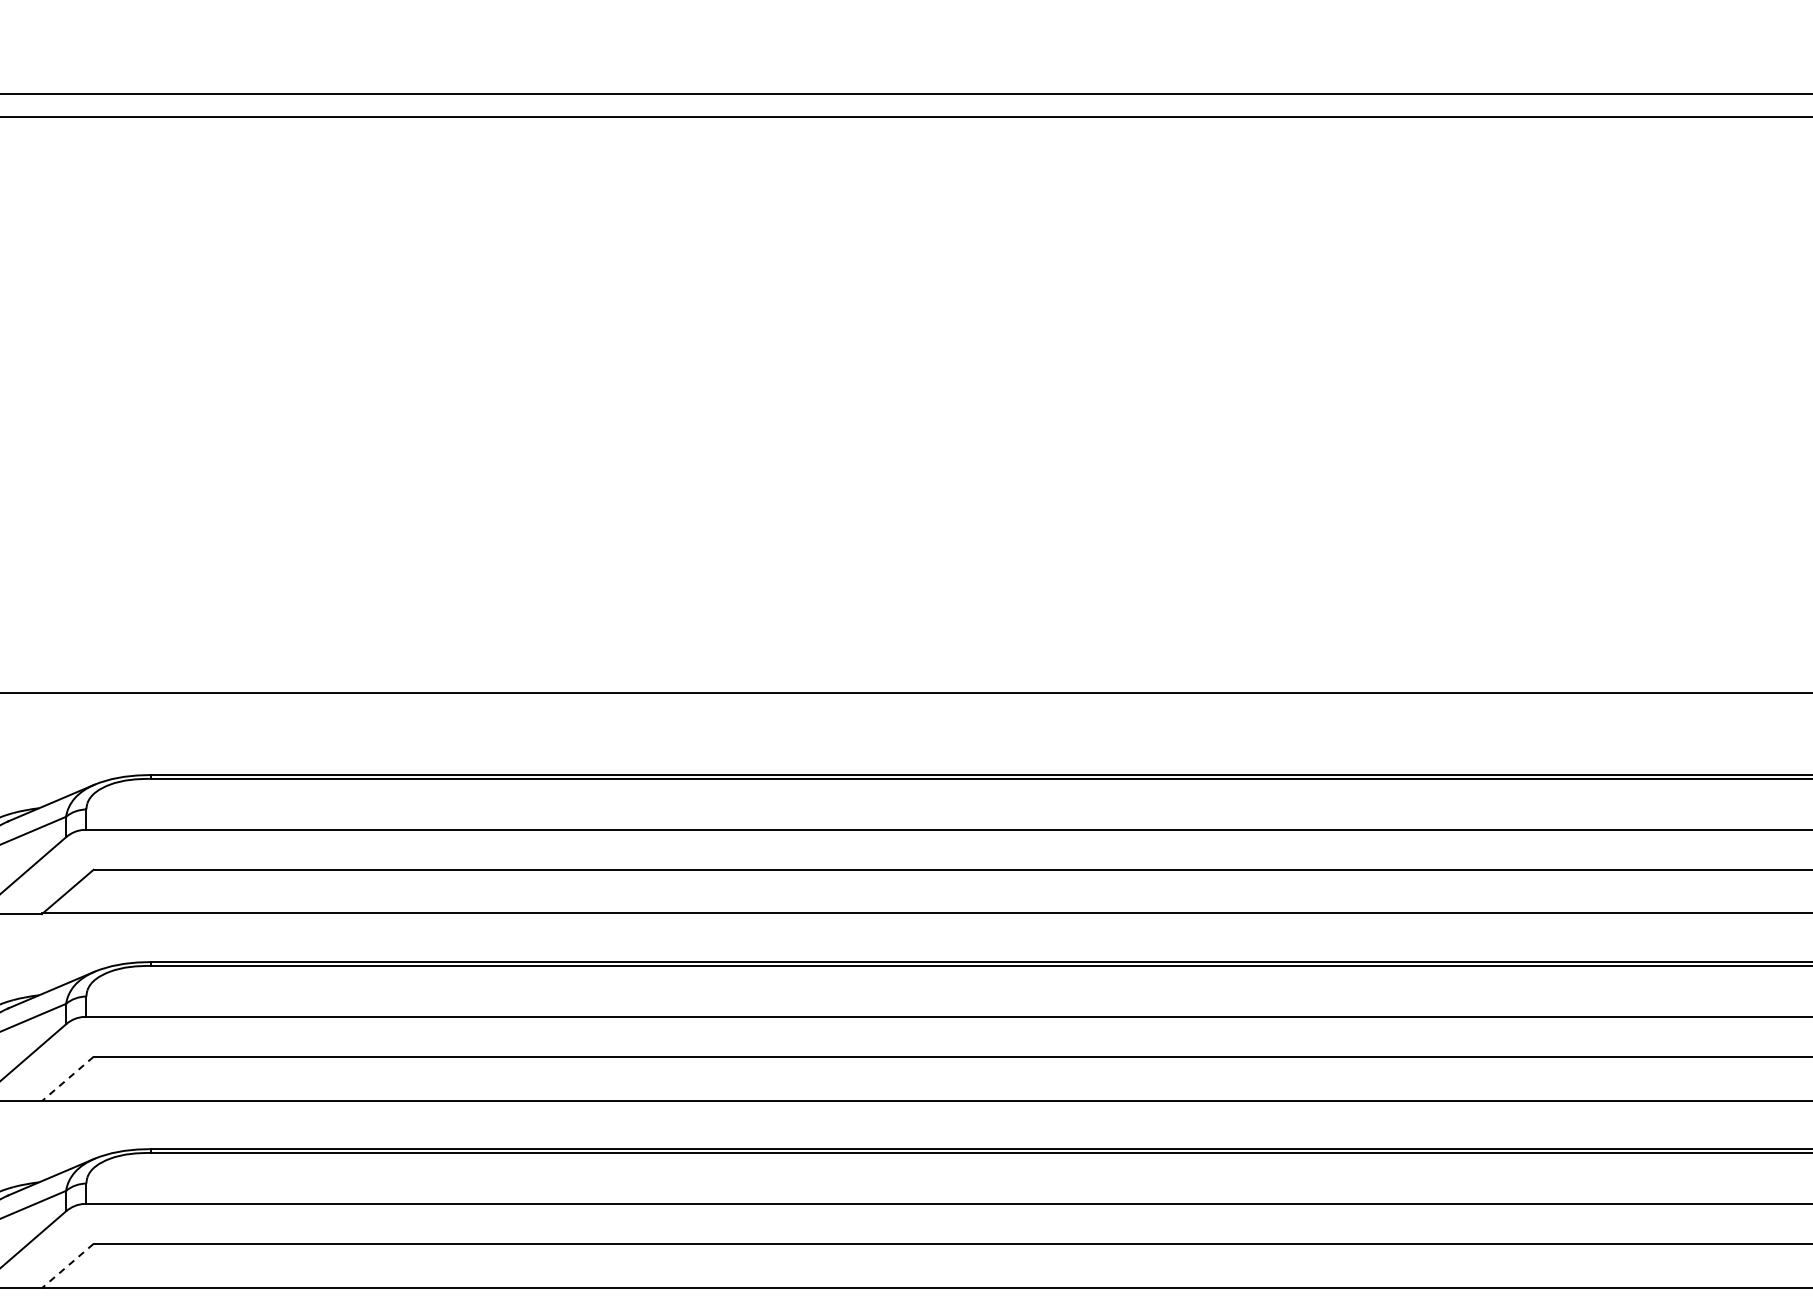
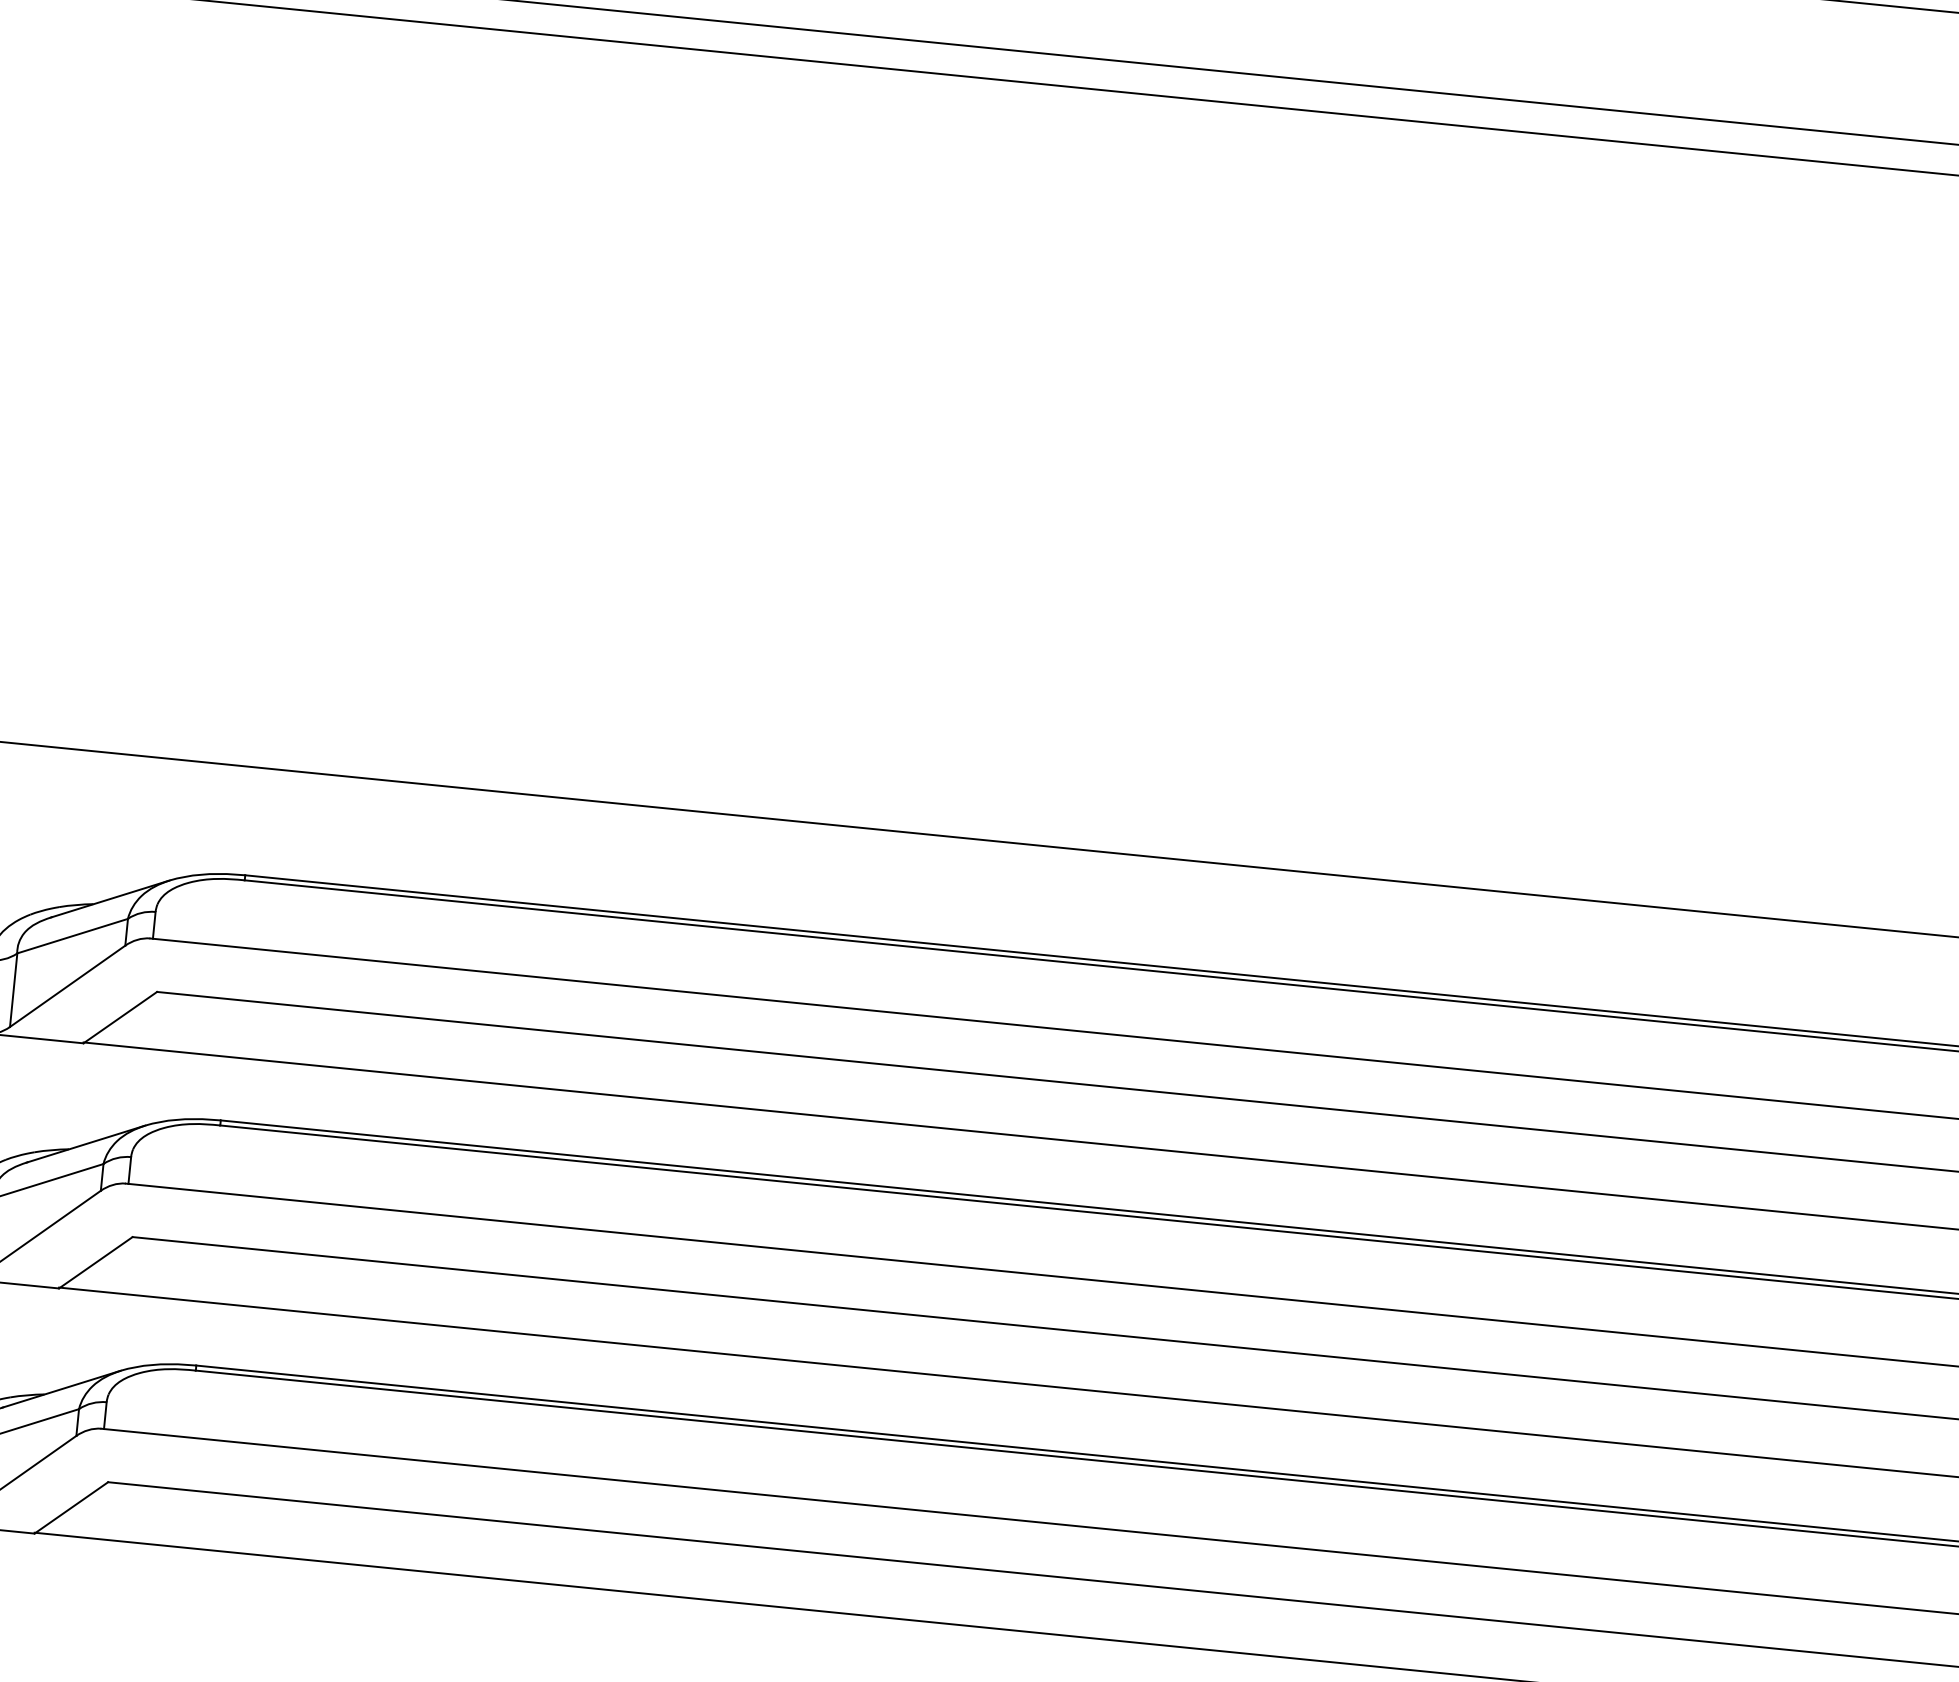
line: (67, 1079) -> (95, 1263), dashed -> solid
line: (67, 1266) -> (70, 1508), dashed -> solid

